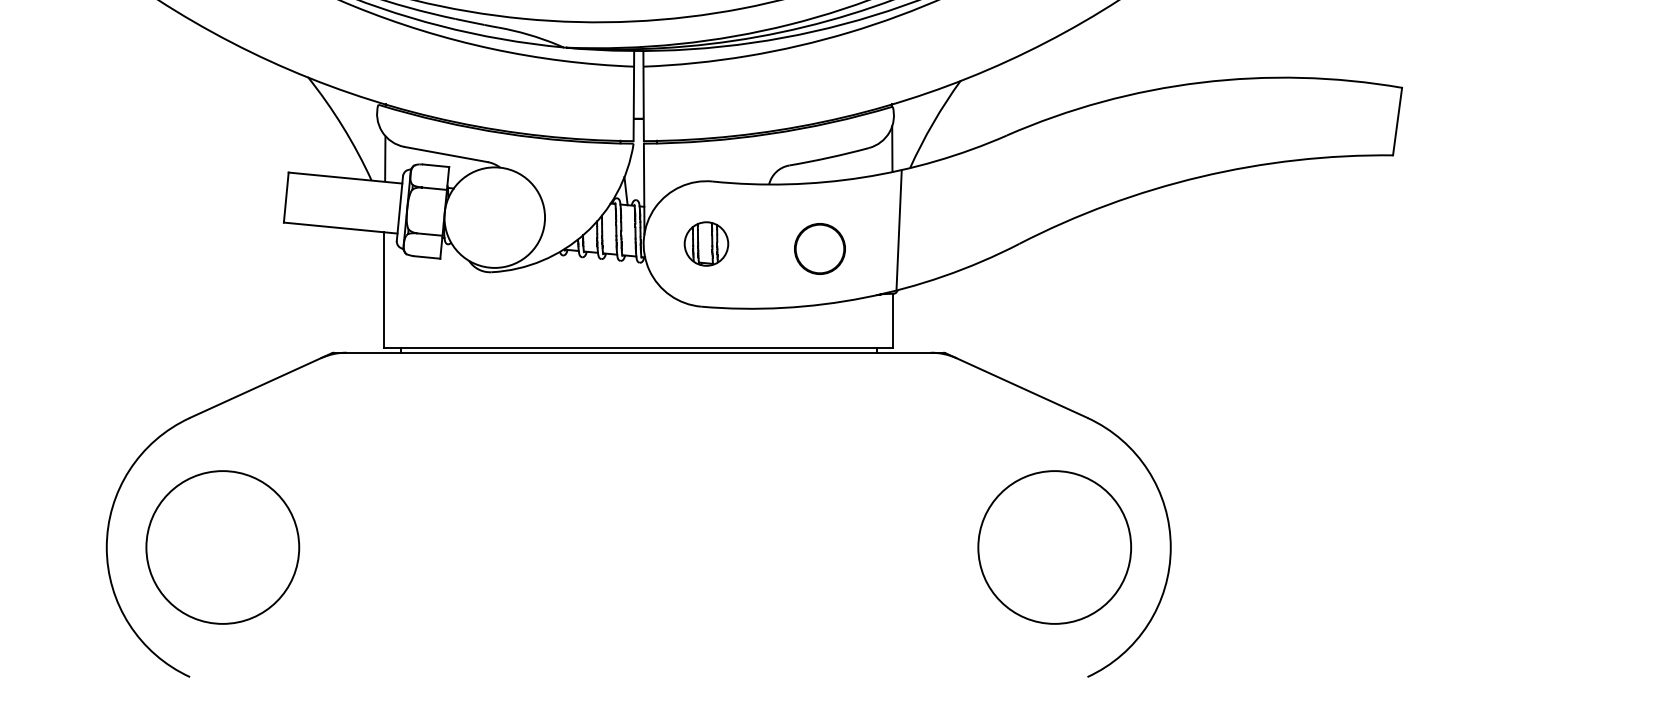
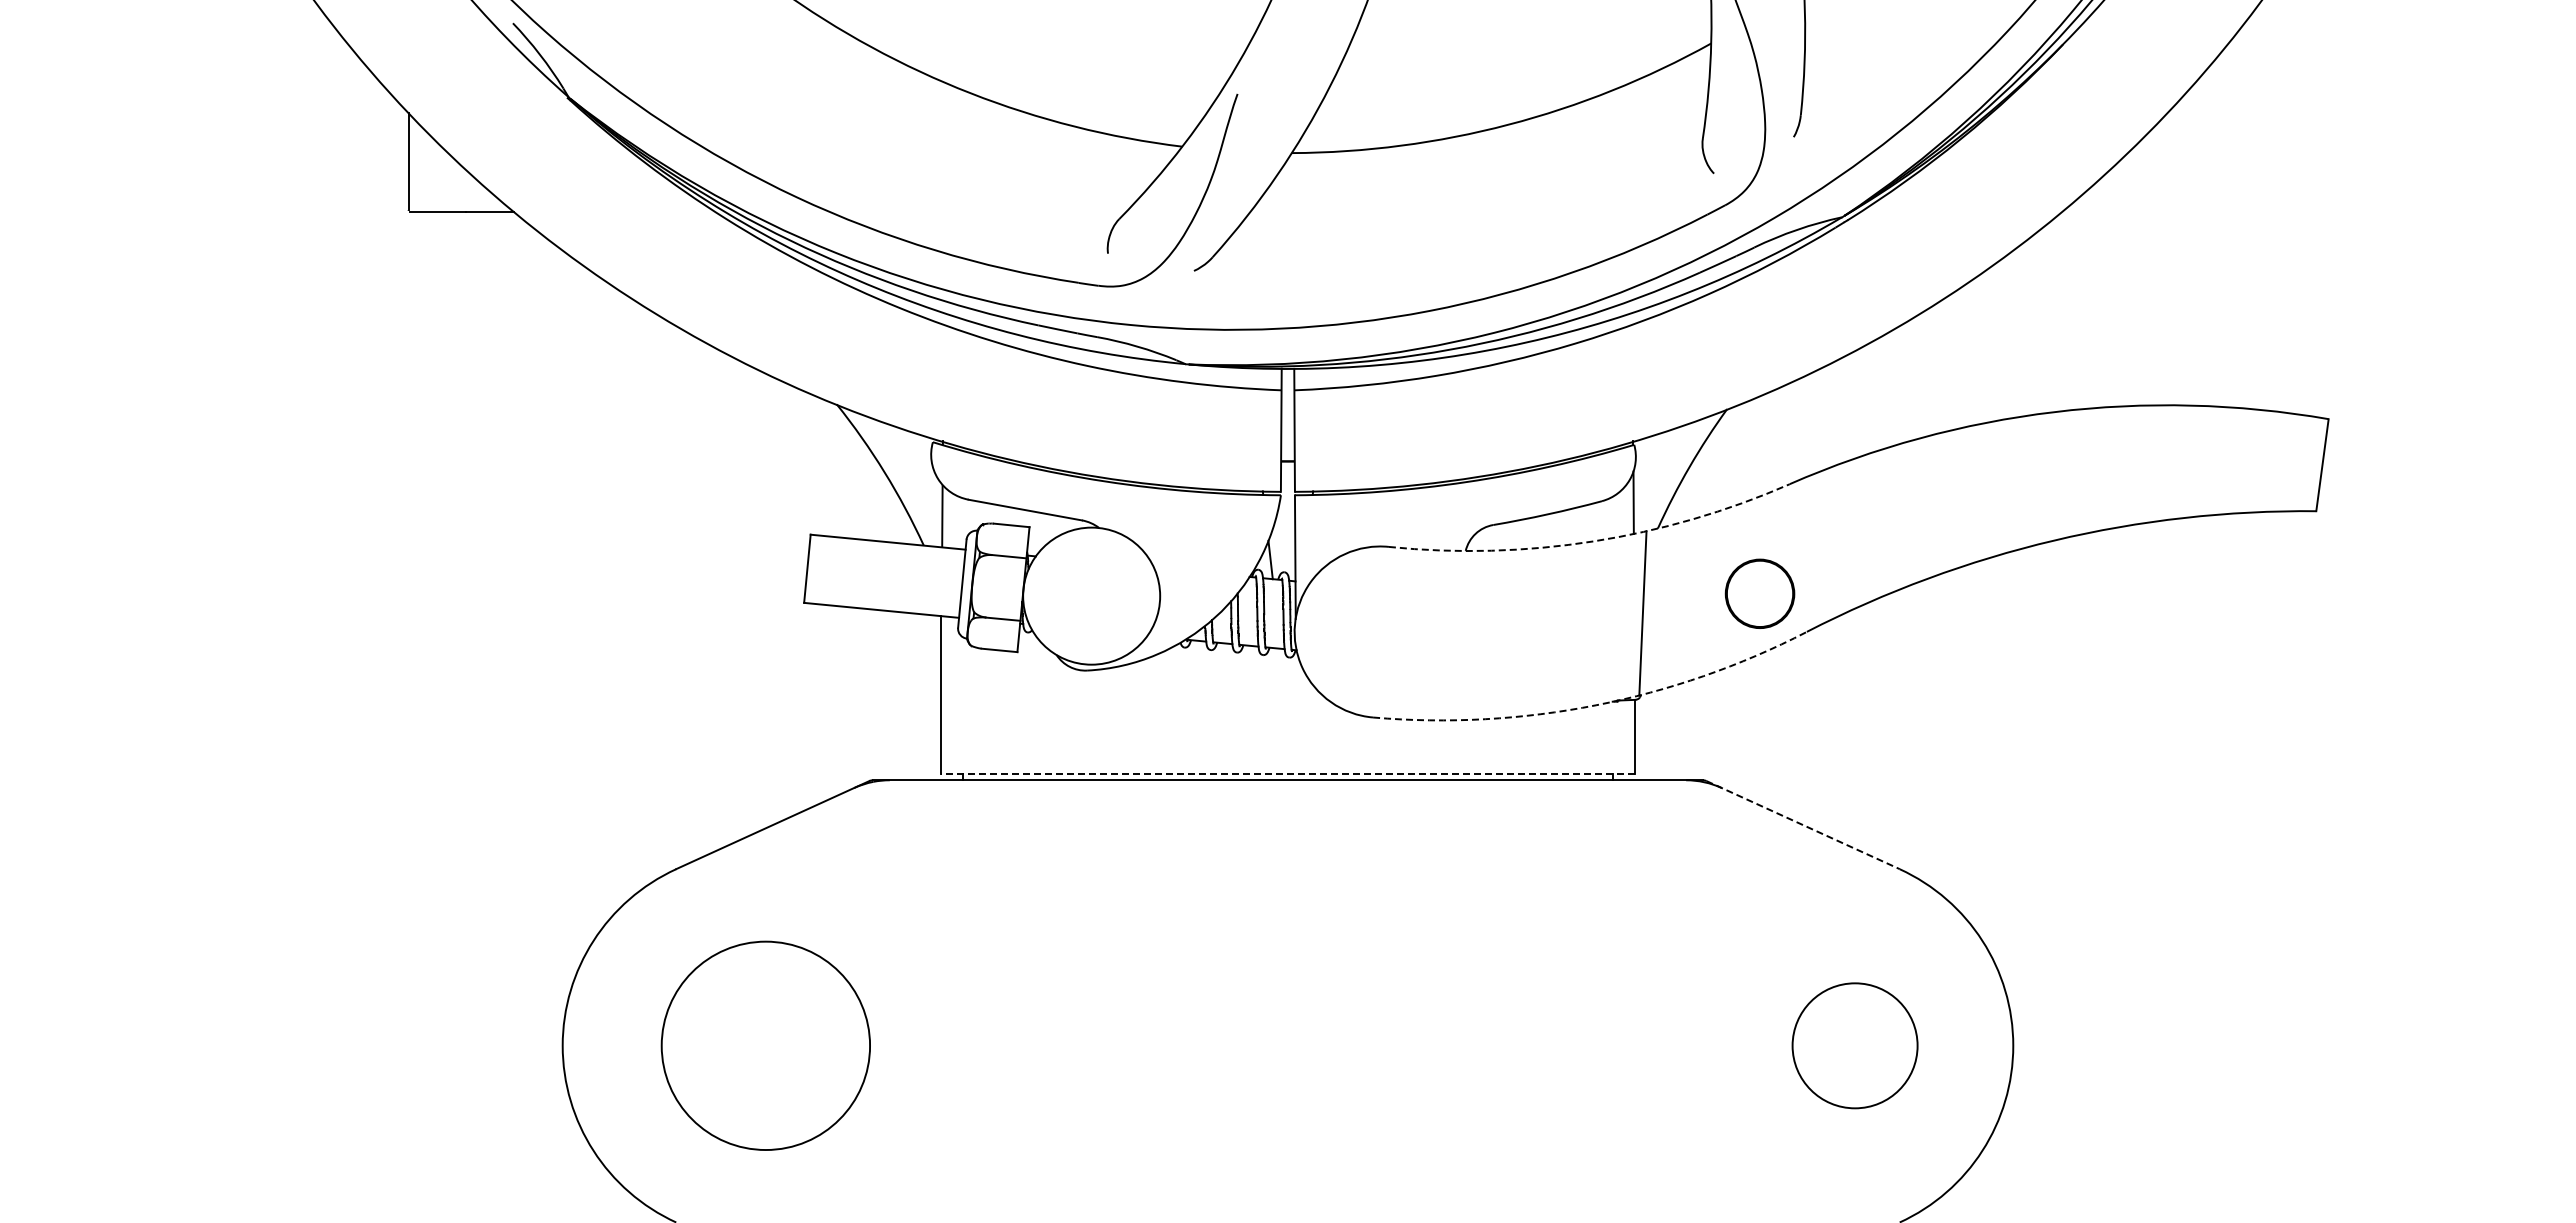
arc: (862, 177) -> (1593, 541), solid -> dashed
part: (705, 243) -> (1379, 631), removed
part: (819, 248) -> (1759, 593), moved
arc: (865, 297) -> (1596, 705), solid -> dashed
line: (638, 347) -> (1287, 773), solid -> dashed
line: (1016, 385) -> (1803, 825), solid -> dashed
circle: (222, 547) -> (765, 1045), moved
circle: (1054, 547) -> (1854, 1045), size x0.6

